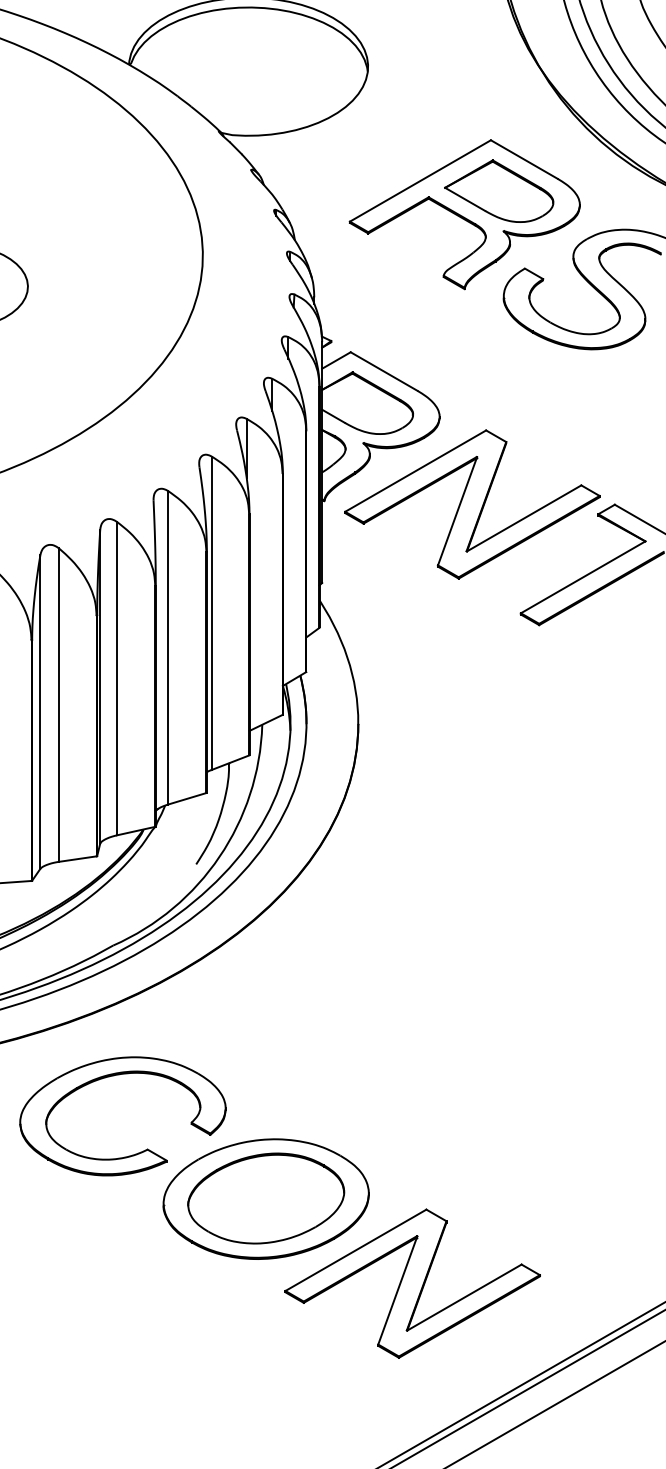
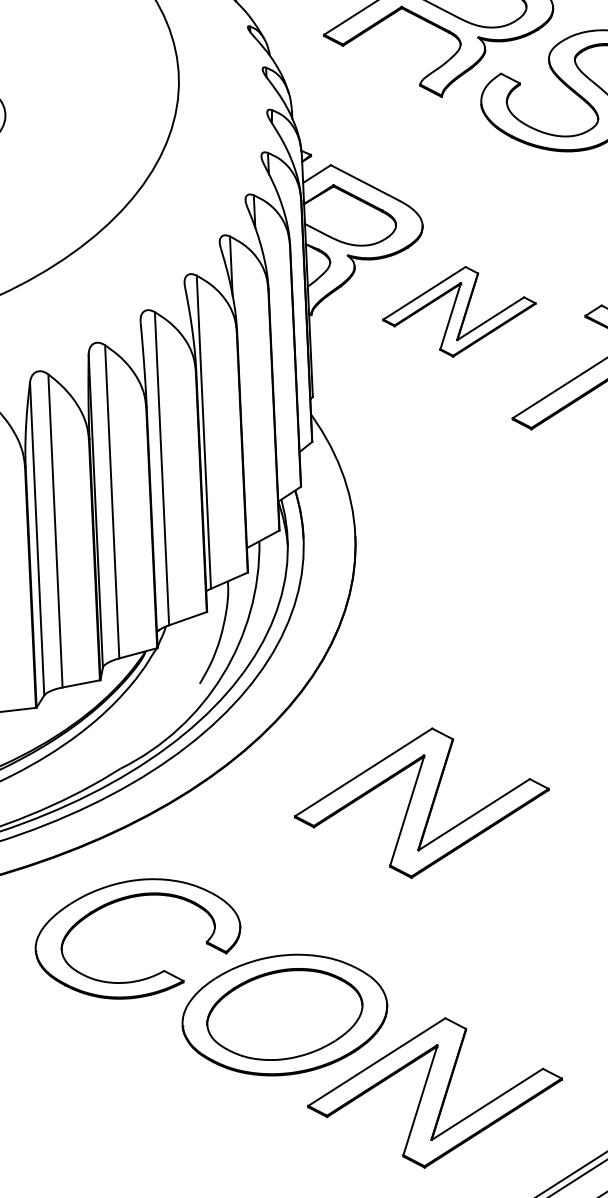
part: (472, 504) -> (459, 311), size x0.6
part: (412, 993) -> (421, 802), added

